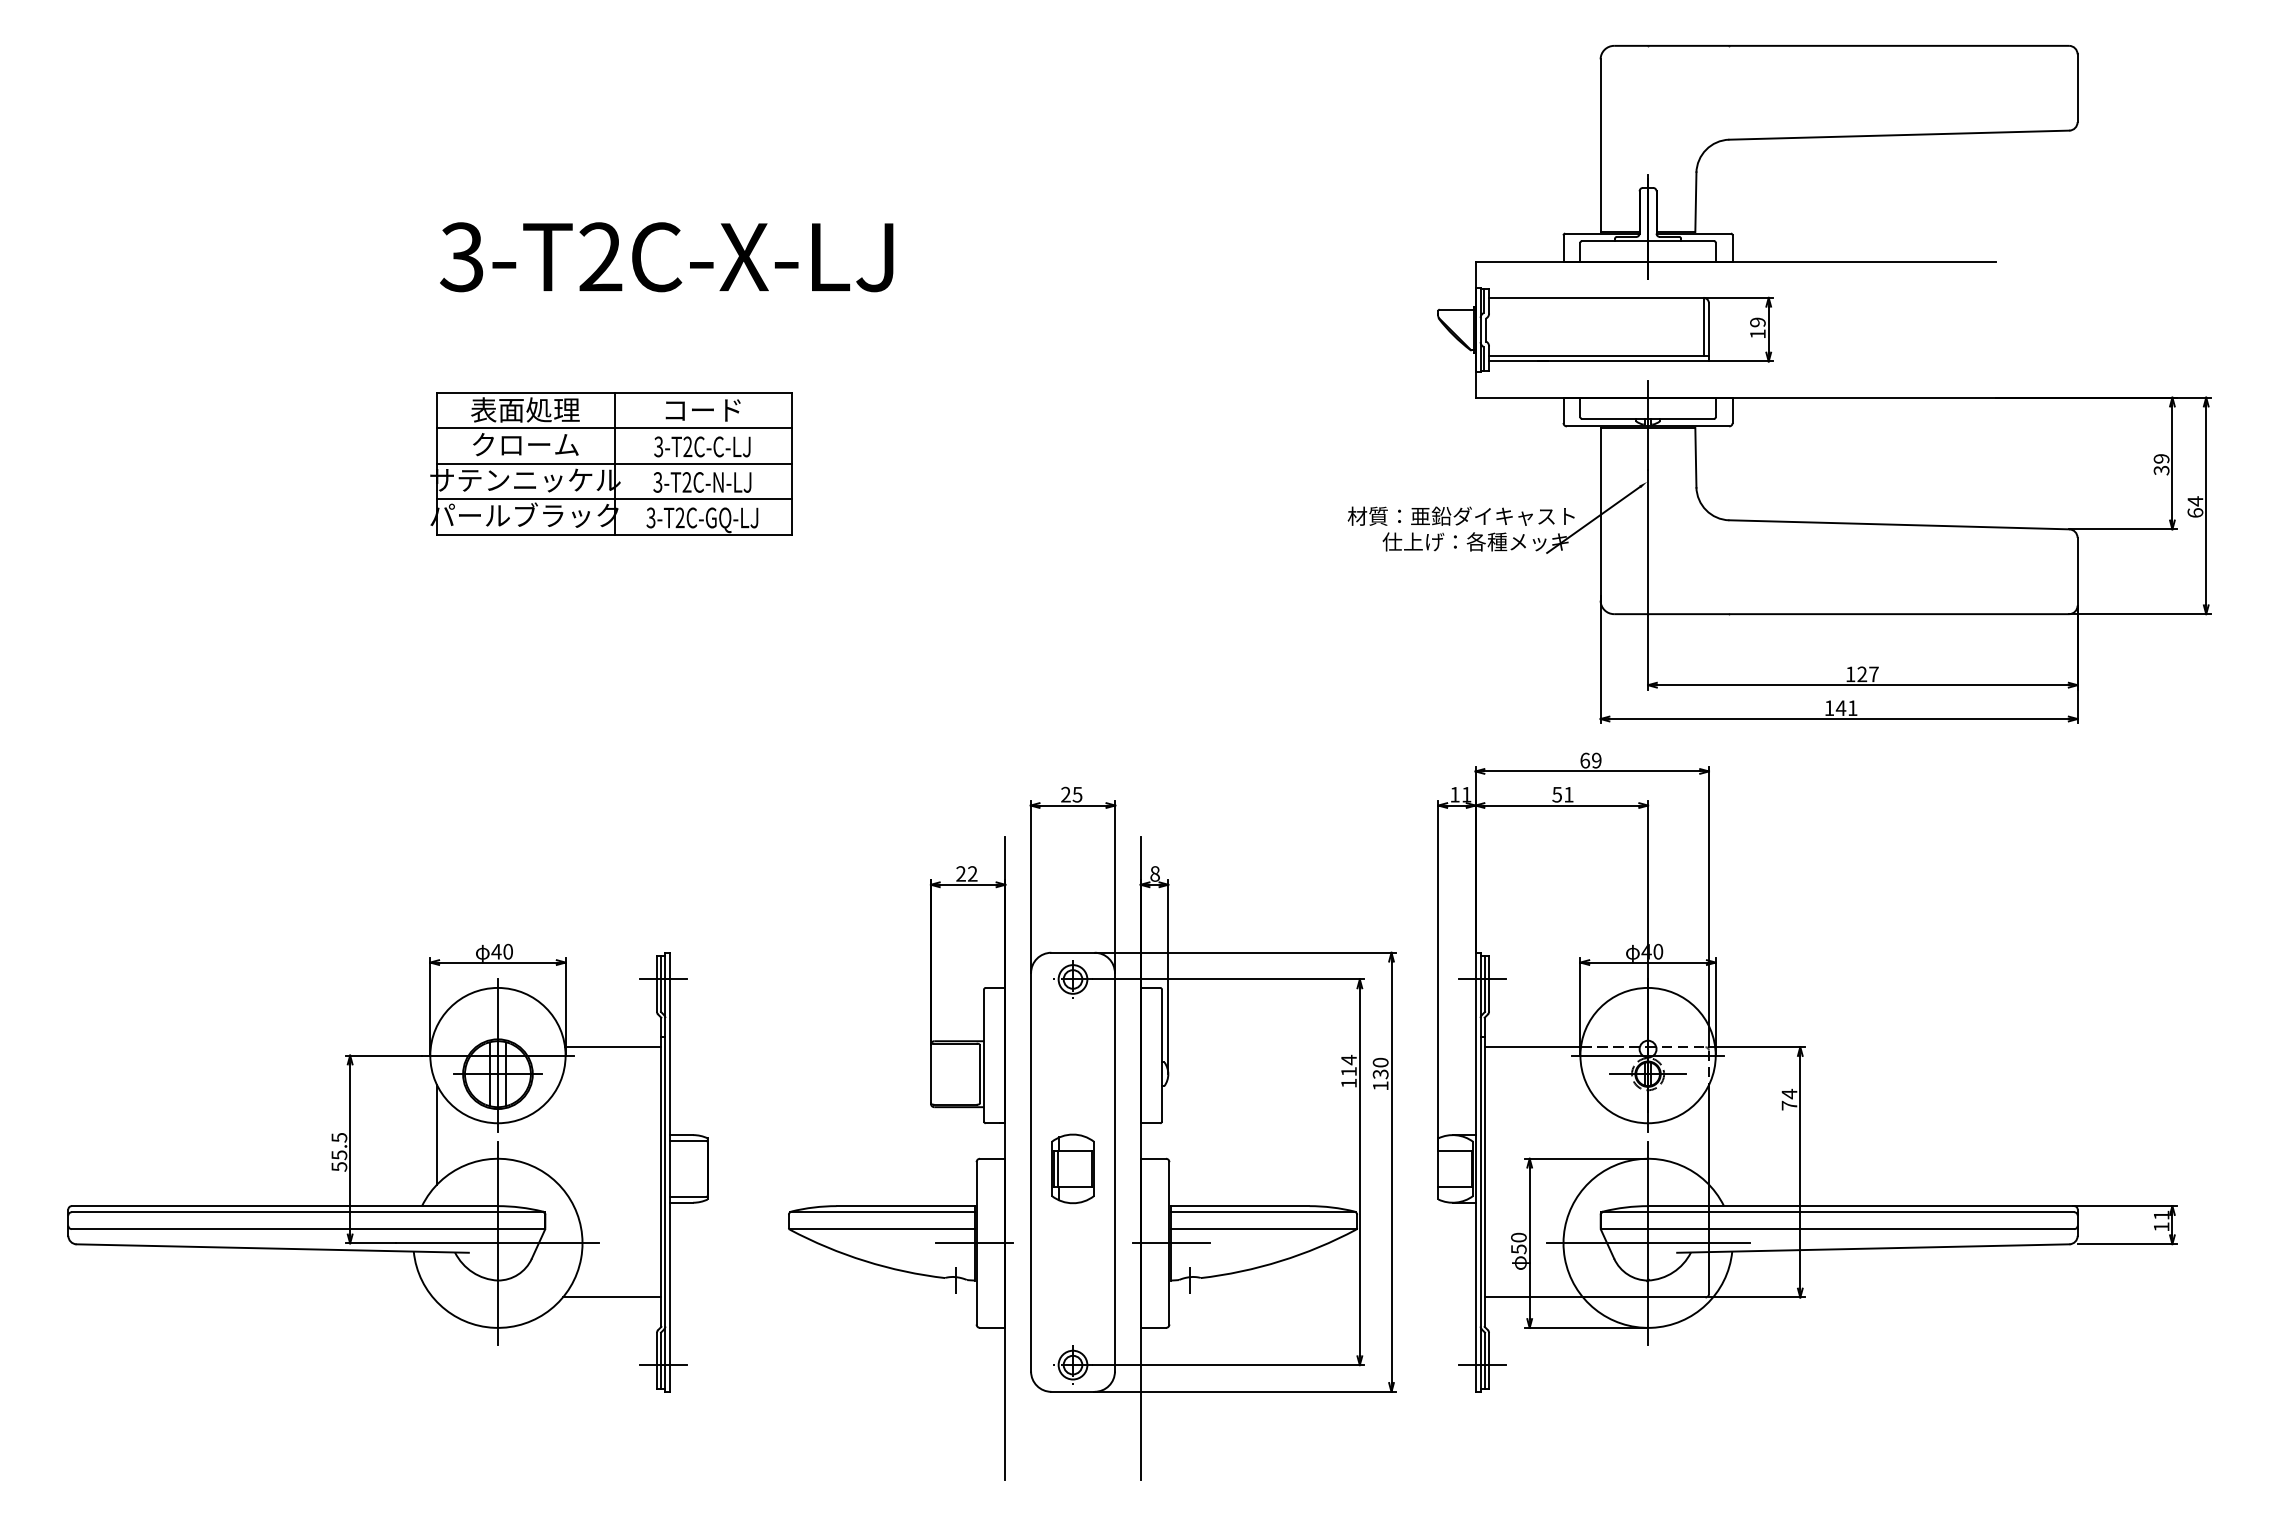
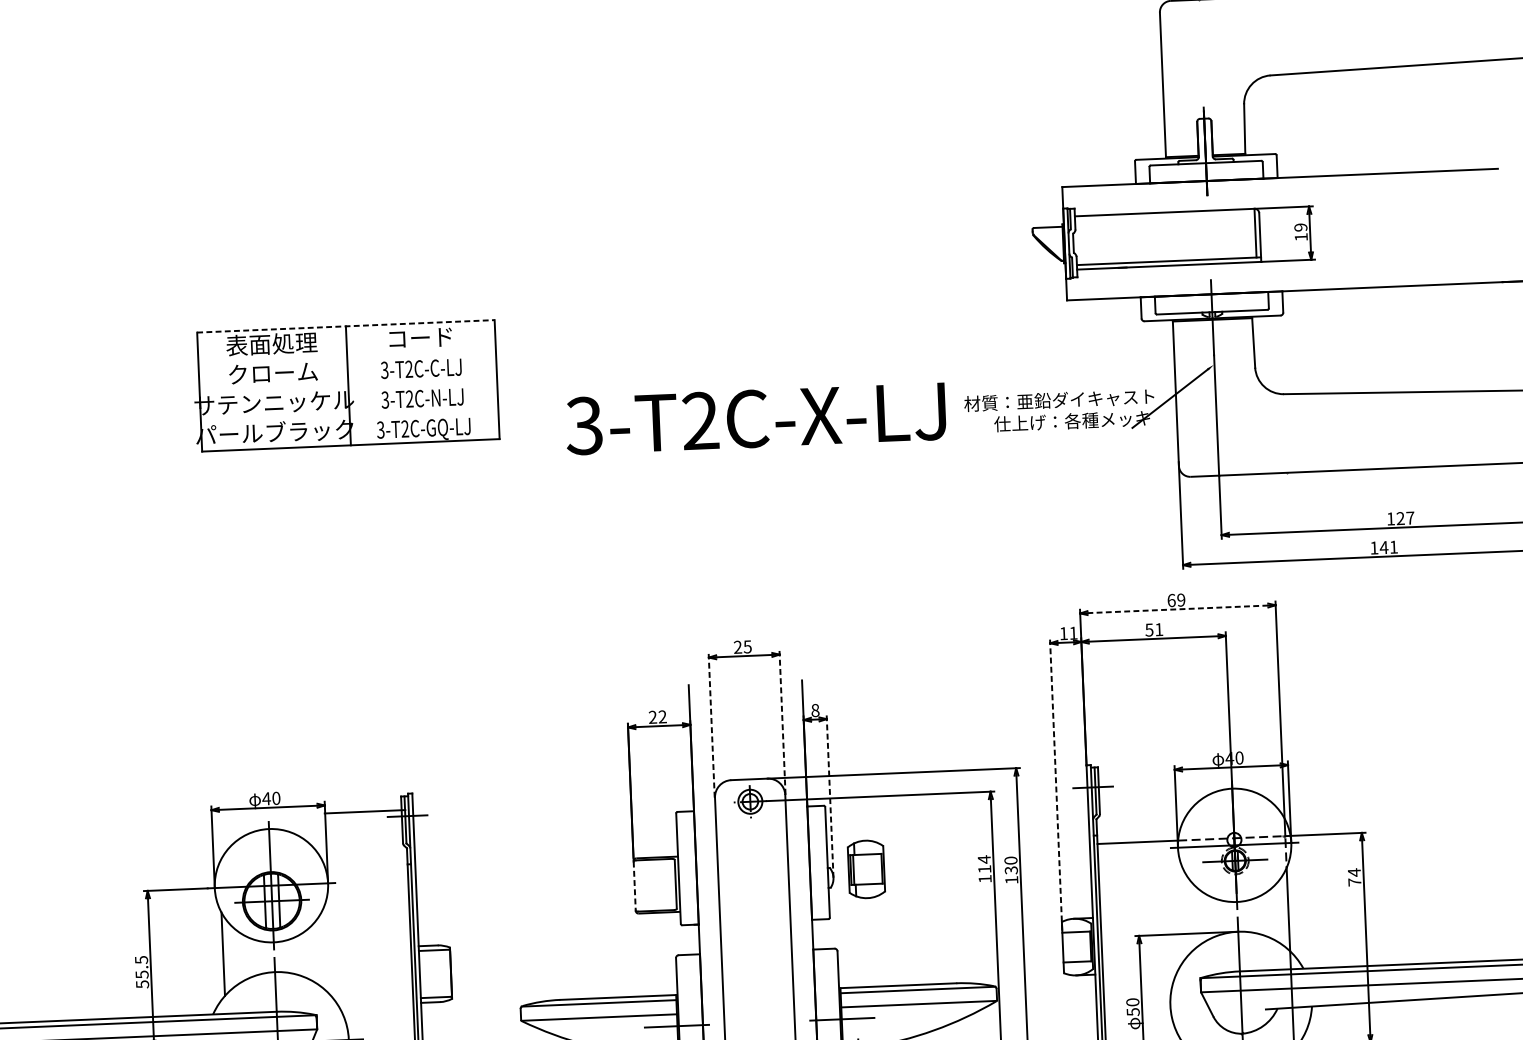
text: (666, 257) -> (755, 419), moved
line: (614, 392) -> (345, 326), solid -> dashed
line: (614, 428) -> (347, 356), removed
line: (614, 463) -> (348, 385), removed
line: (614, 499) -> (349, 415), removed
line: (1592, 771) -> (1178, 609), solid -> dashed
line: (1030, 886) -> (711, 725), solid -> dashed
line: (1115, 886) -> (782, 722), solid -> dashed
line: (1438, 974) -> (1056, 784), solid -> dashed
line: (1168, 977) -> (830, 796), solid -> dashed
line: (613, 1047) -> (365, 812), moved
line: (930, 1074) -> (634, 886), solid -> dashed
part: (1072, 1168) -> (866, 869), moved
line: (1647, 1243) -> (1240, 1002), removed

